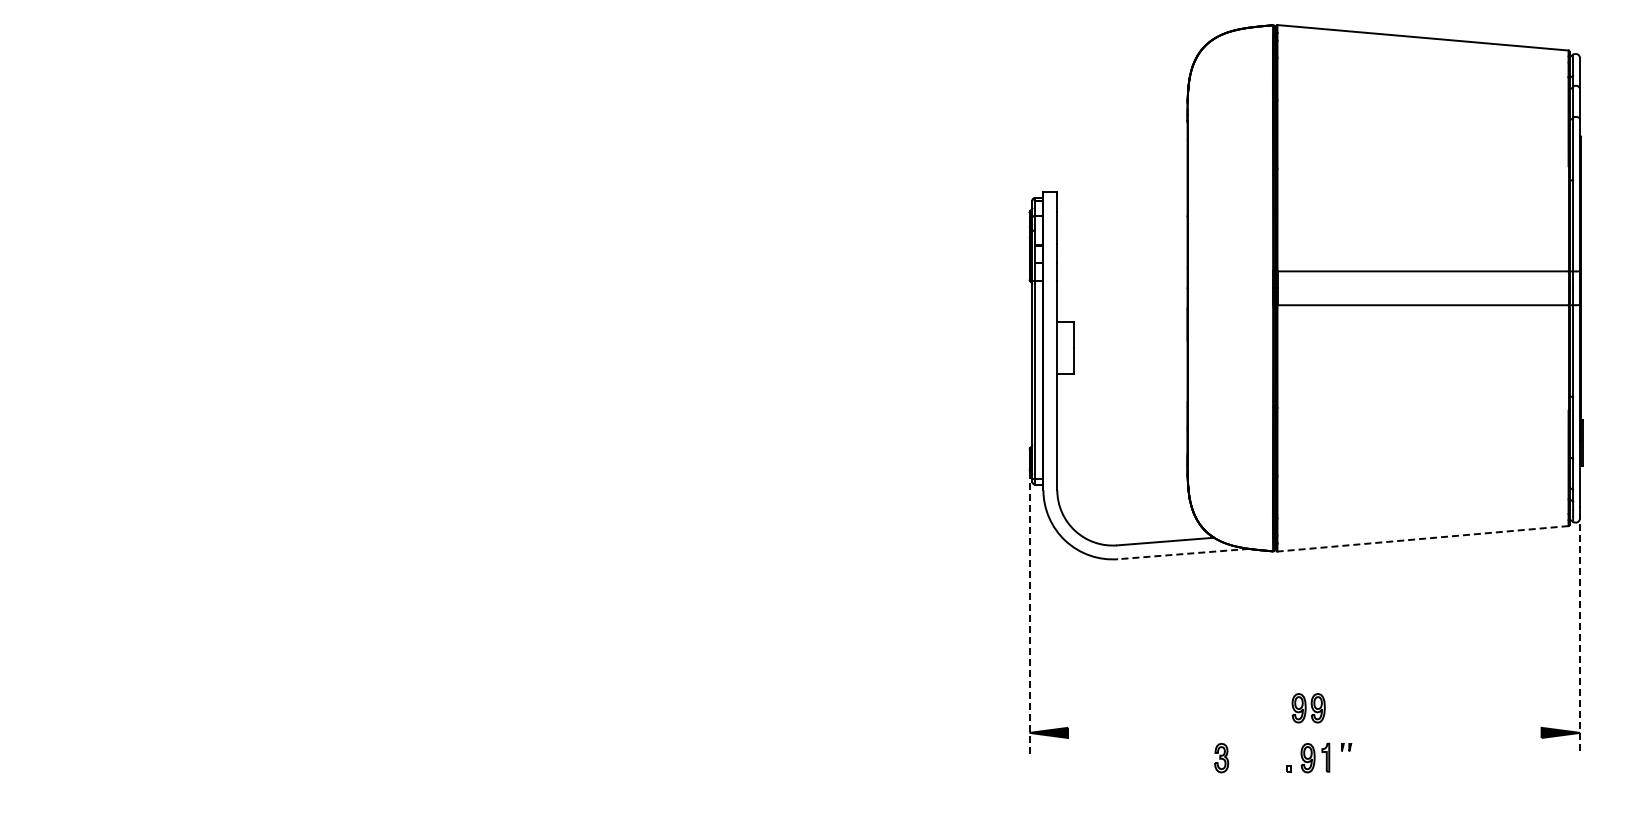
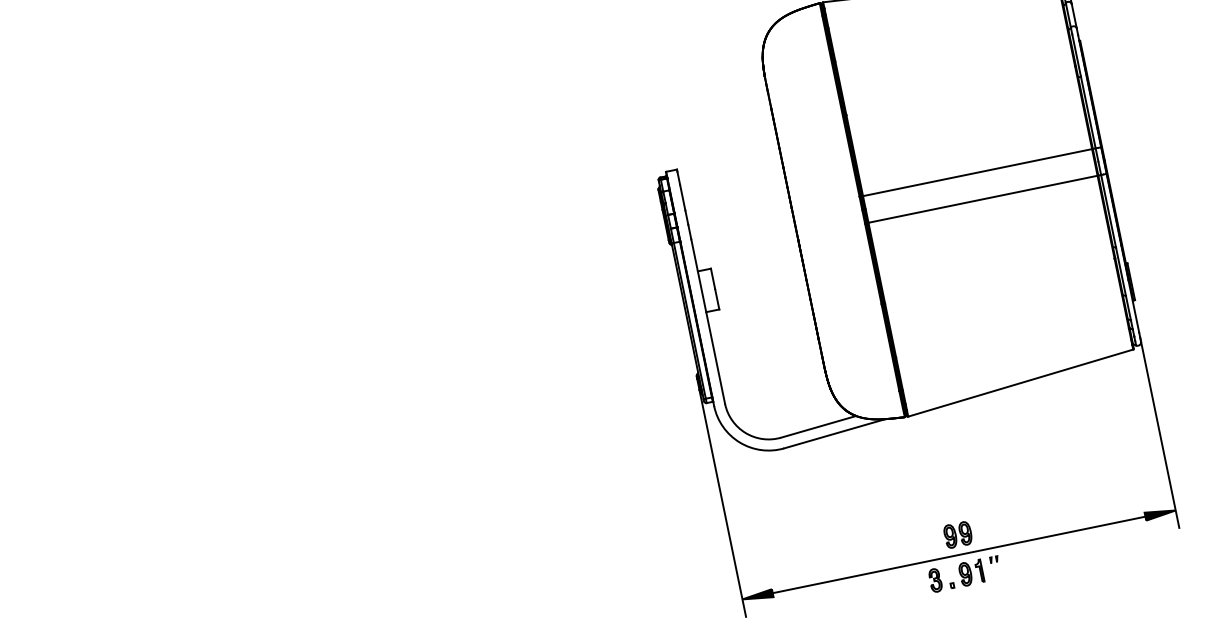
line: (1422, 538) -> (1020, 382), dashed -> solid
line: (1183, 554) -> (834, 434), dashed -> solid
line: (1029, 614) -> (723, 506), dashed -> solid
line: (1580, 634) -> (1160, 432), dashed -> solid
line: (1304, 732) -> (958, 554), added
part: (1221, 757) -> (935, 580), moved

